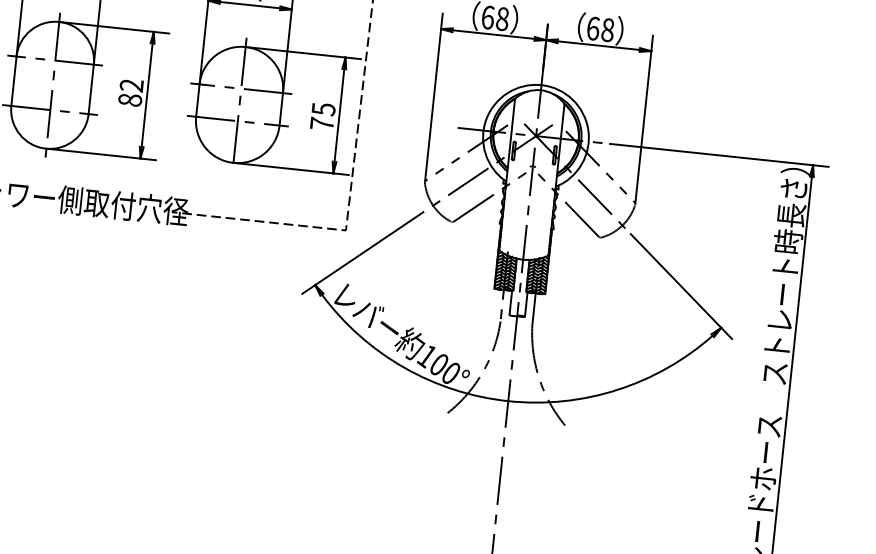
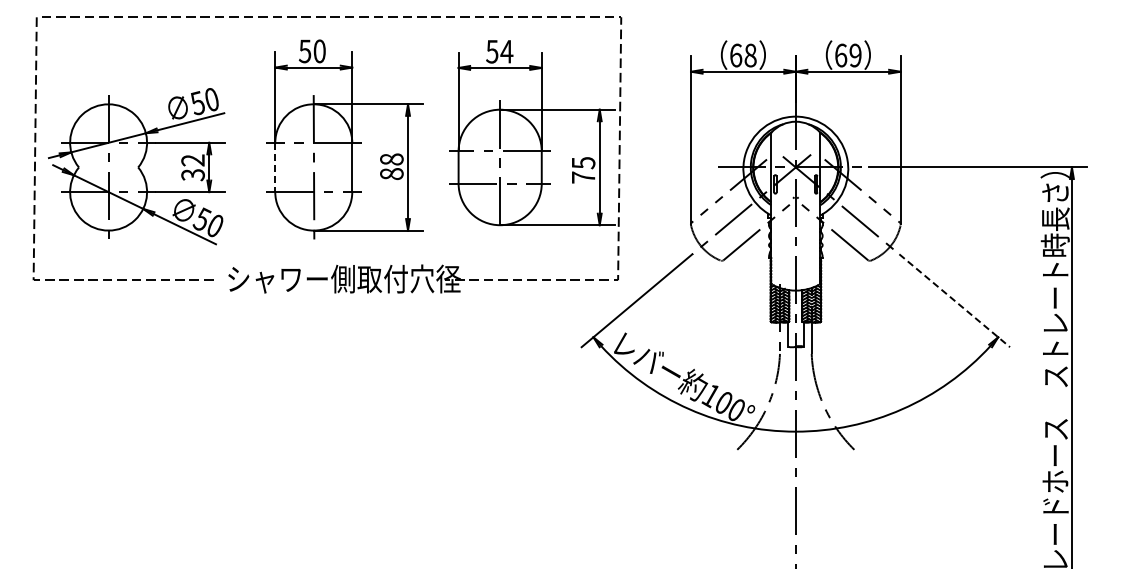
text: (607, 30) -> (855, 55), 68 -> 69
line: (14, 81) -> (275, 167), solid -> dashed
text: (131, 85) -> (391, 159), 82 -> 88
line: (682, 287) -> (955, 301), solid -> dashed

